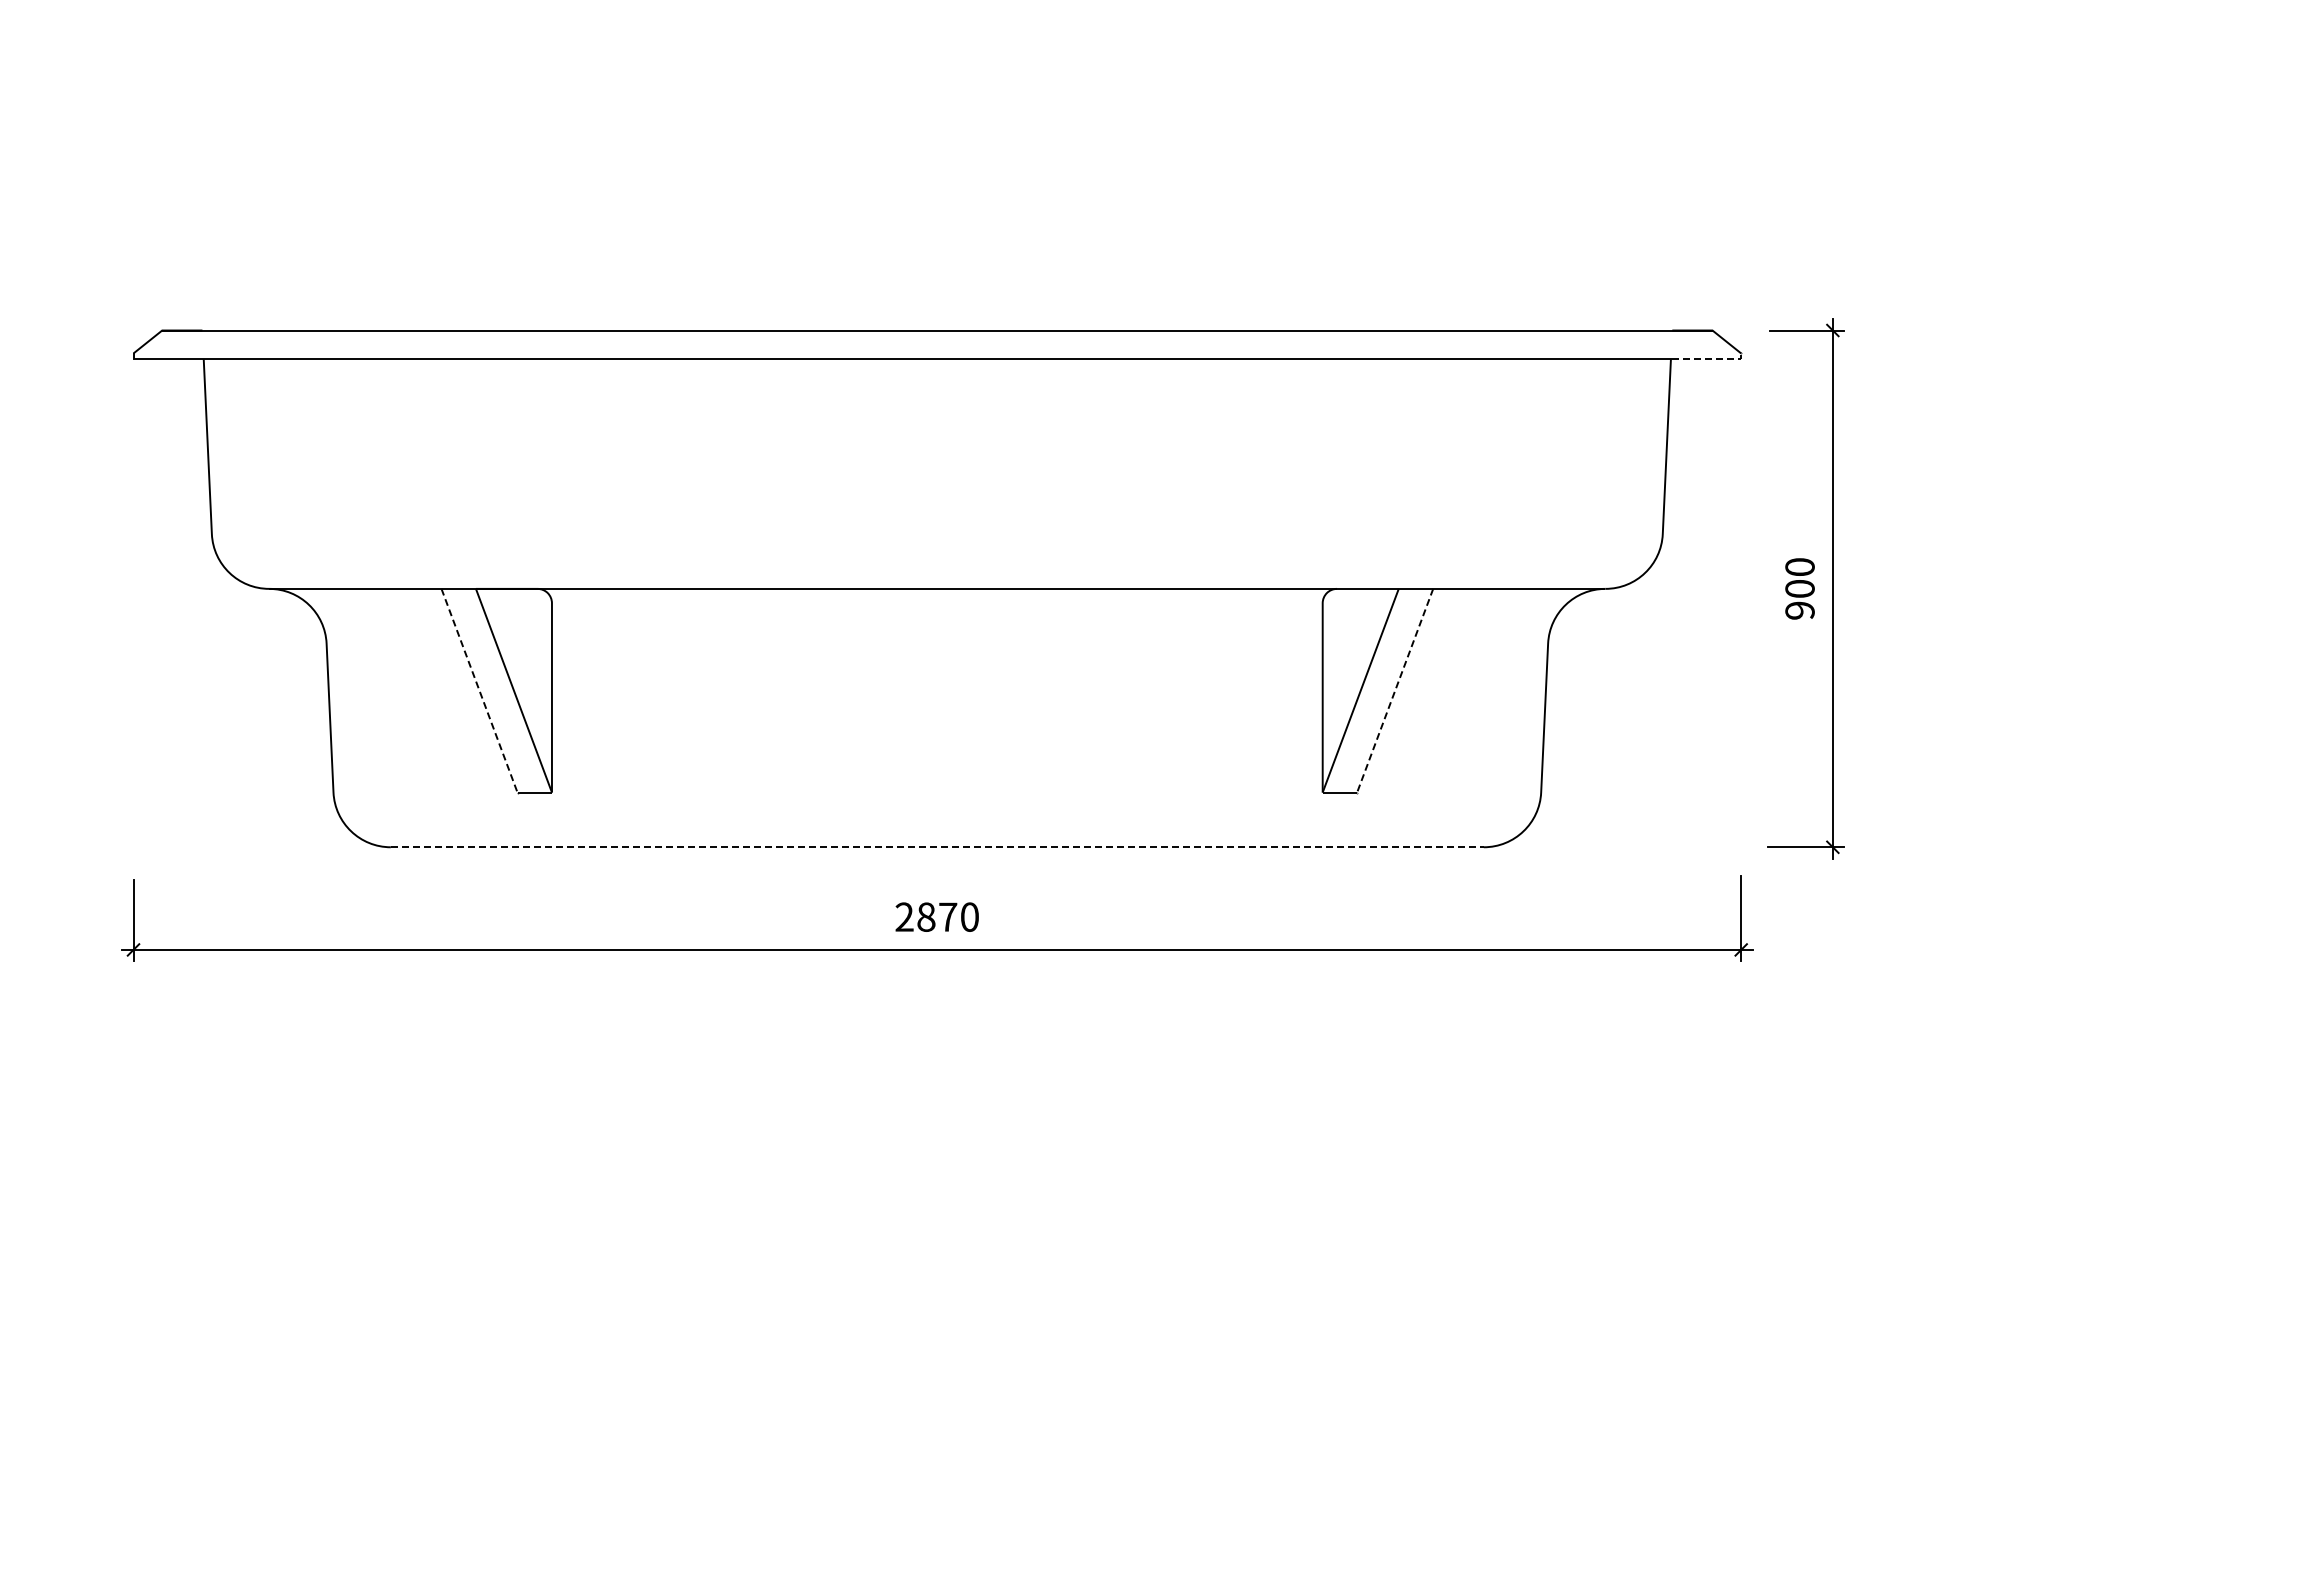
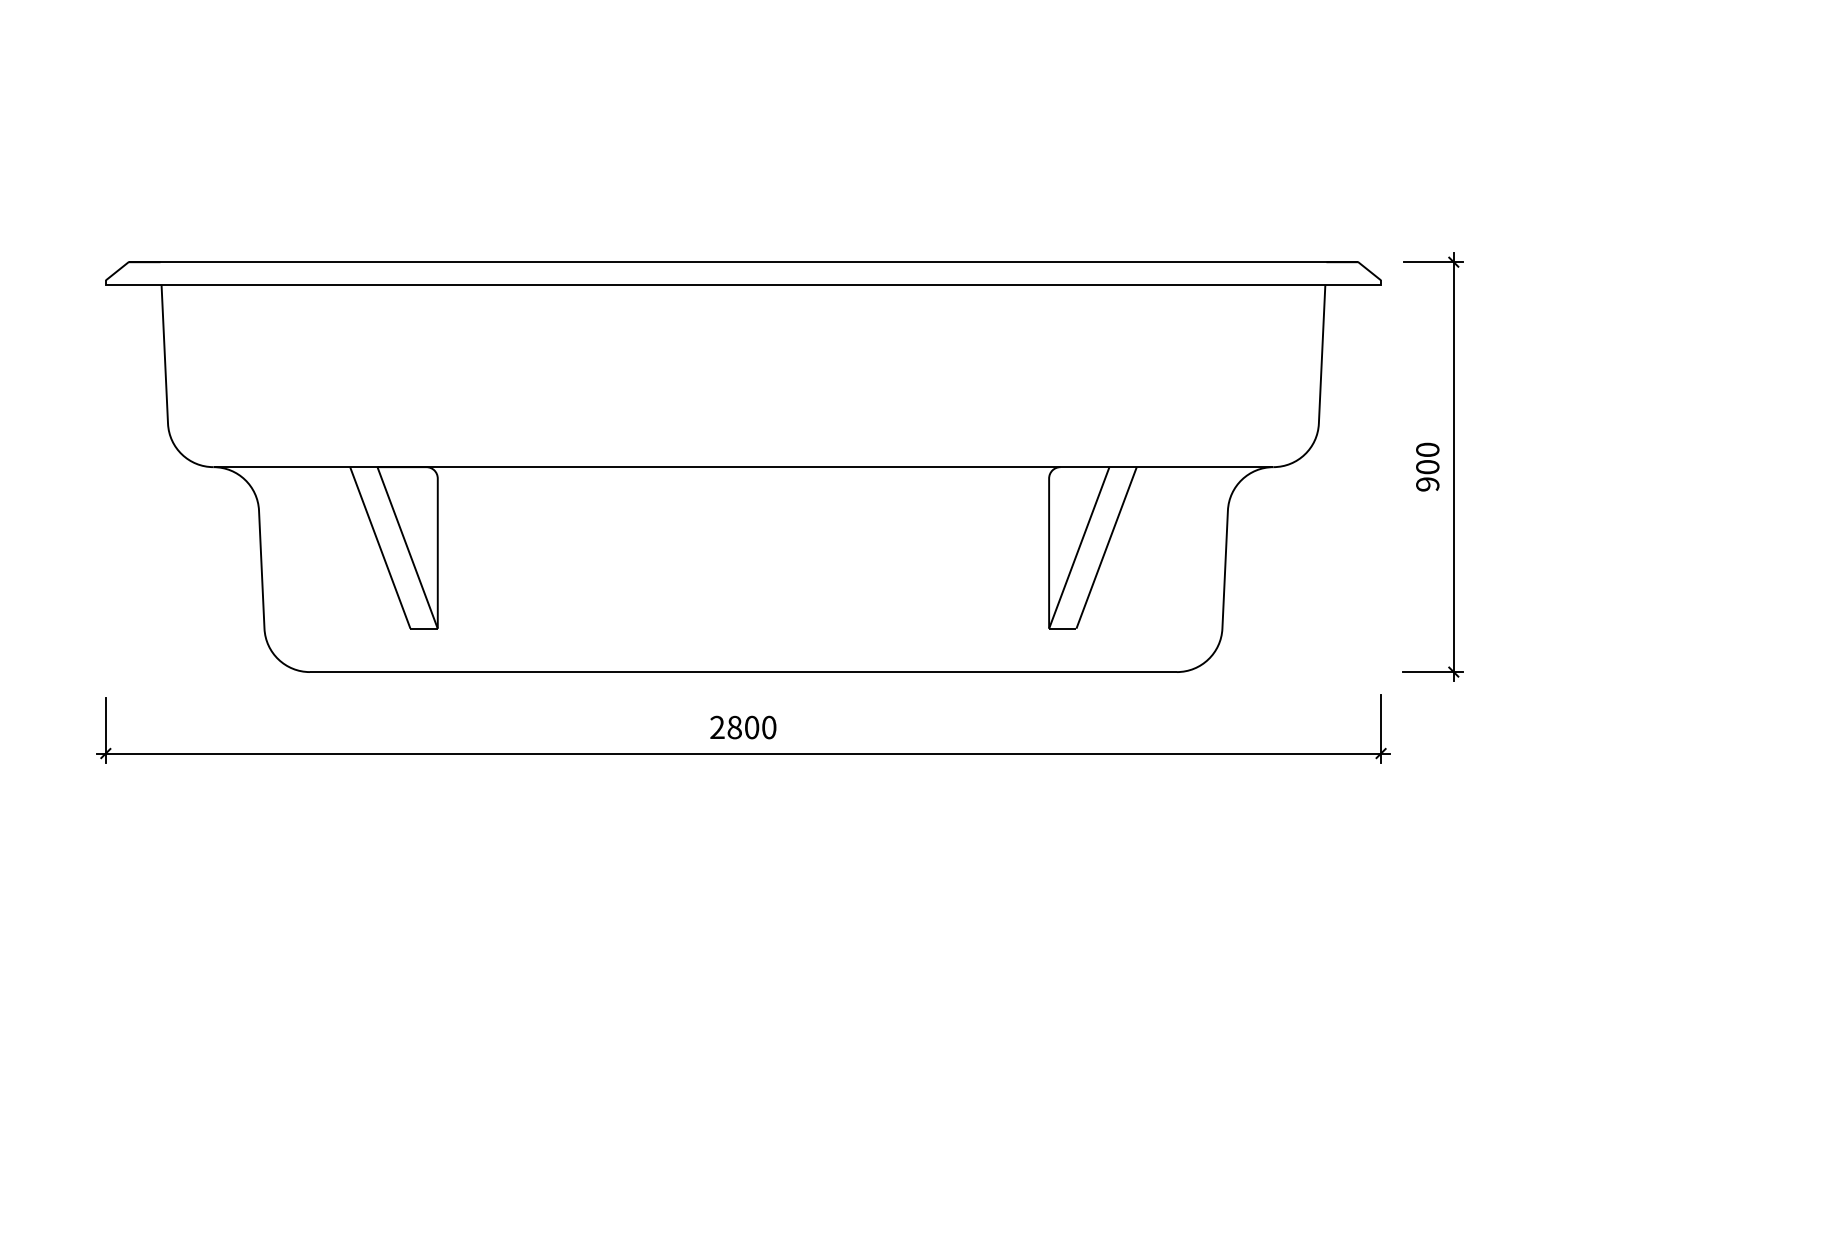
line: (1711, 359) -> (1357, 285), dashed -> solid
line: (479, 691) -> (380, 548), dashed -> solid
line: (1394, 691) -> (1106, 548), dashed -> solid
line: (937, 847) -> (743, 672), dashed -> solid
text: (948, 916) -> (752, 727), 2870 -> 2800

